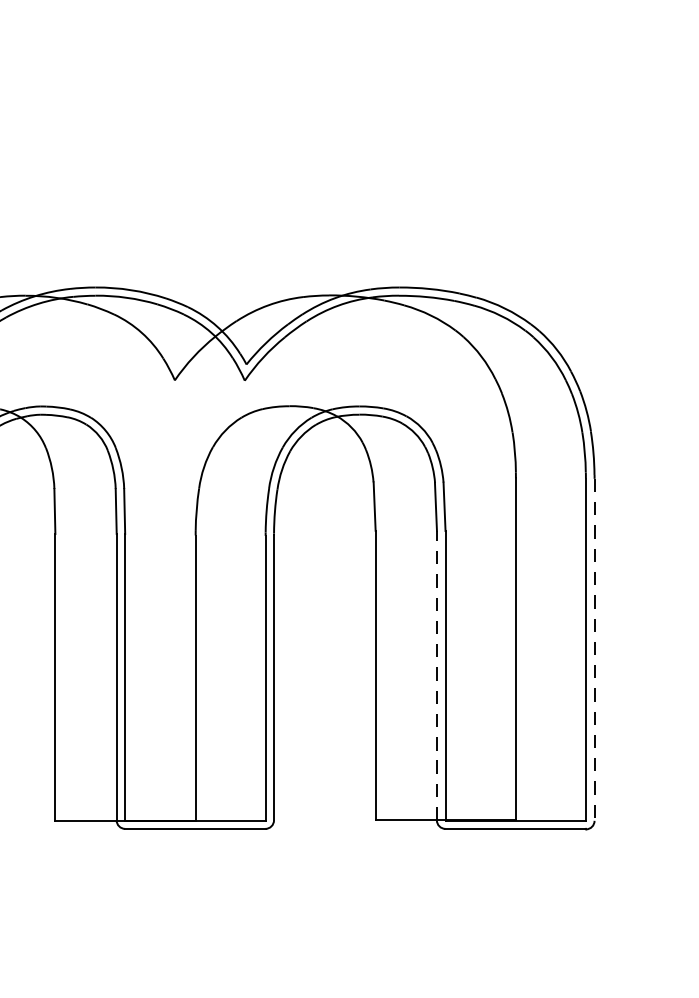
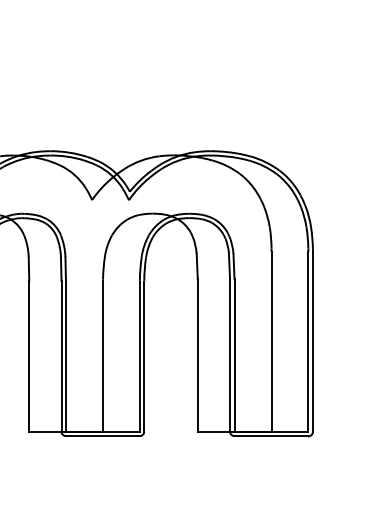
line: (593, 649) -> (312, 341), dashed -> solid
line: (437, 673) -> (230, 354), dashed -> solid

